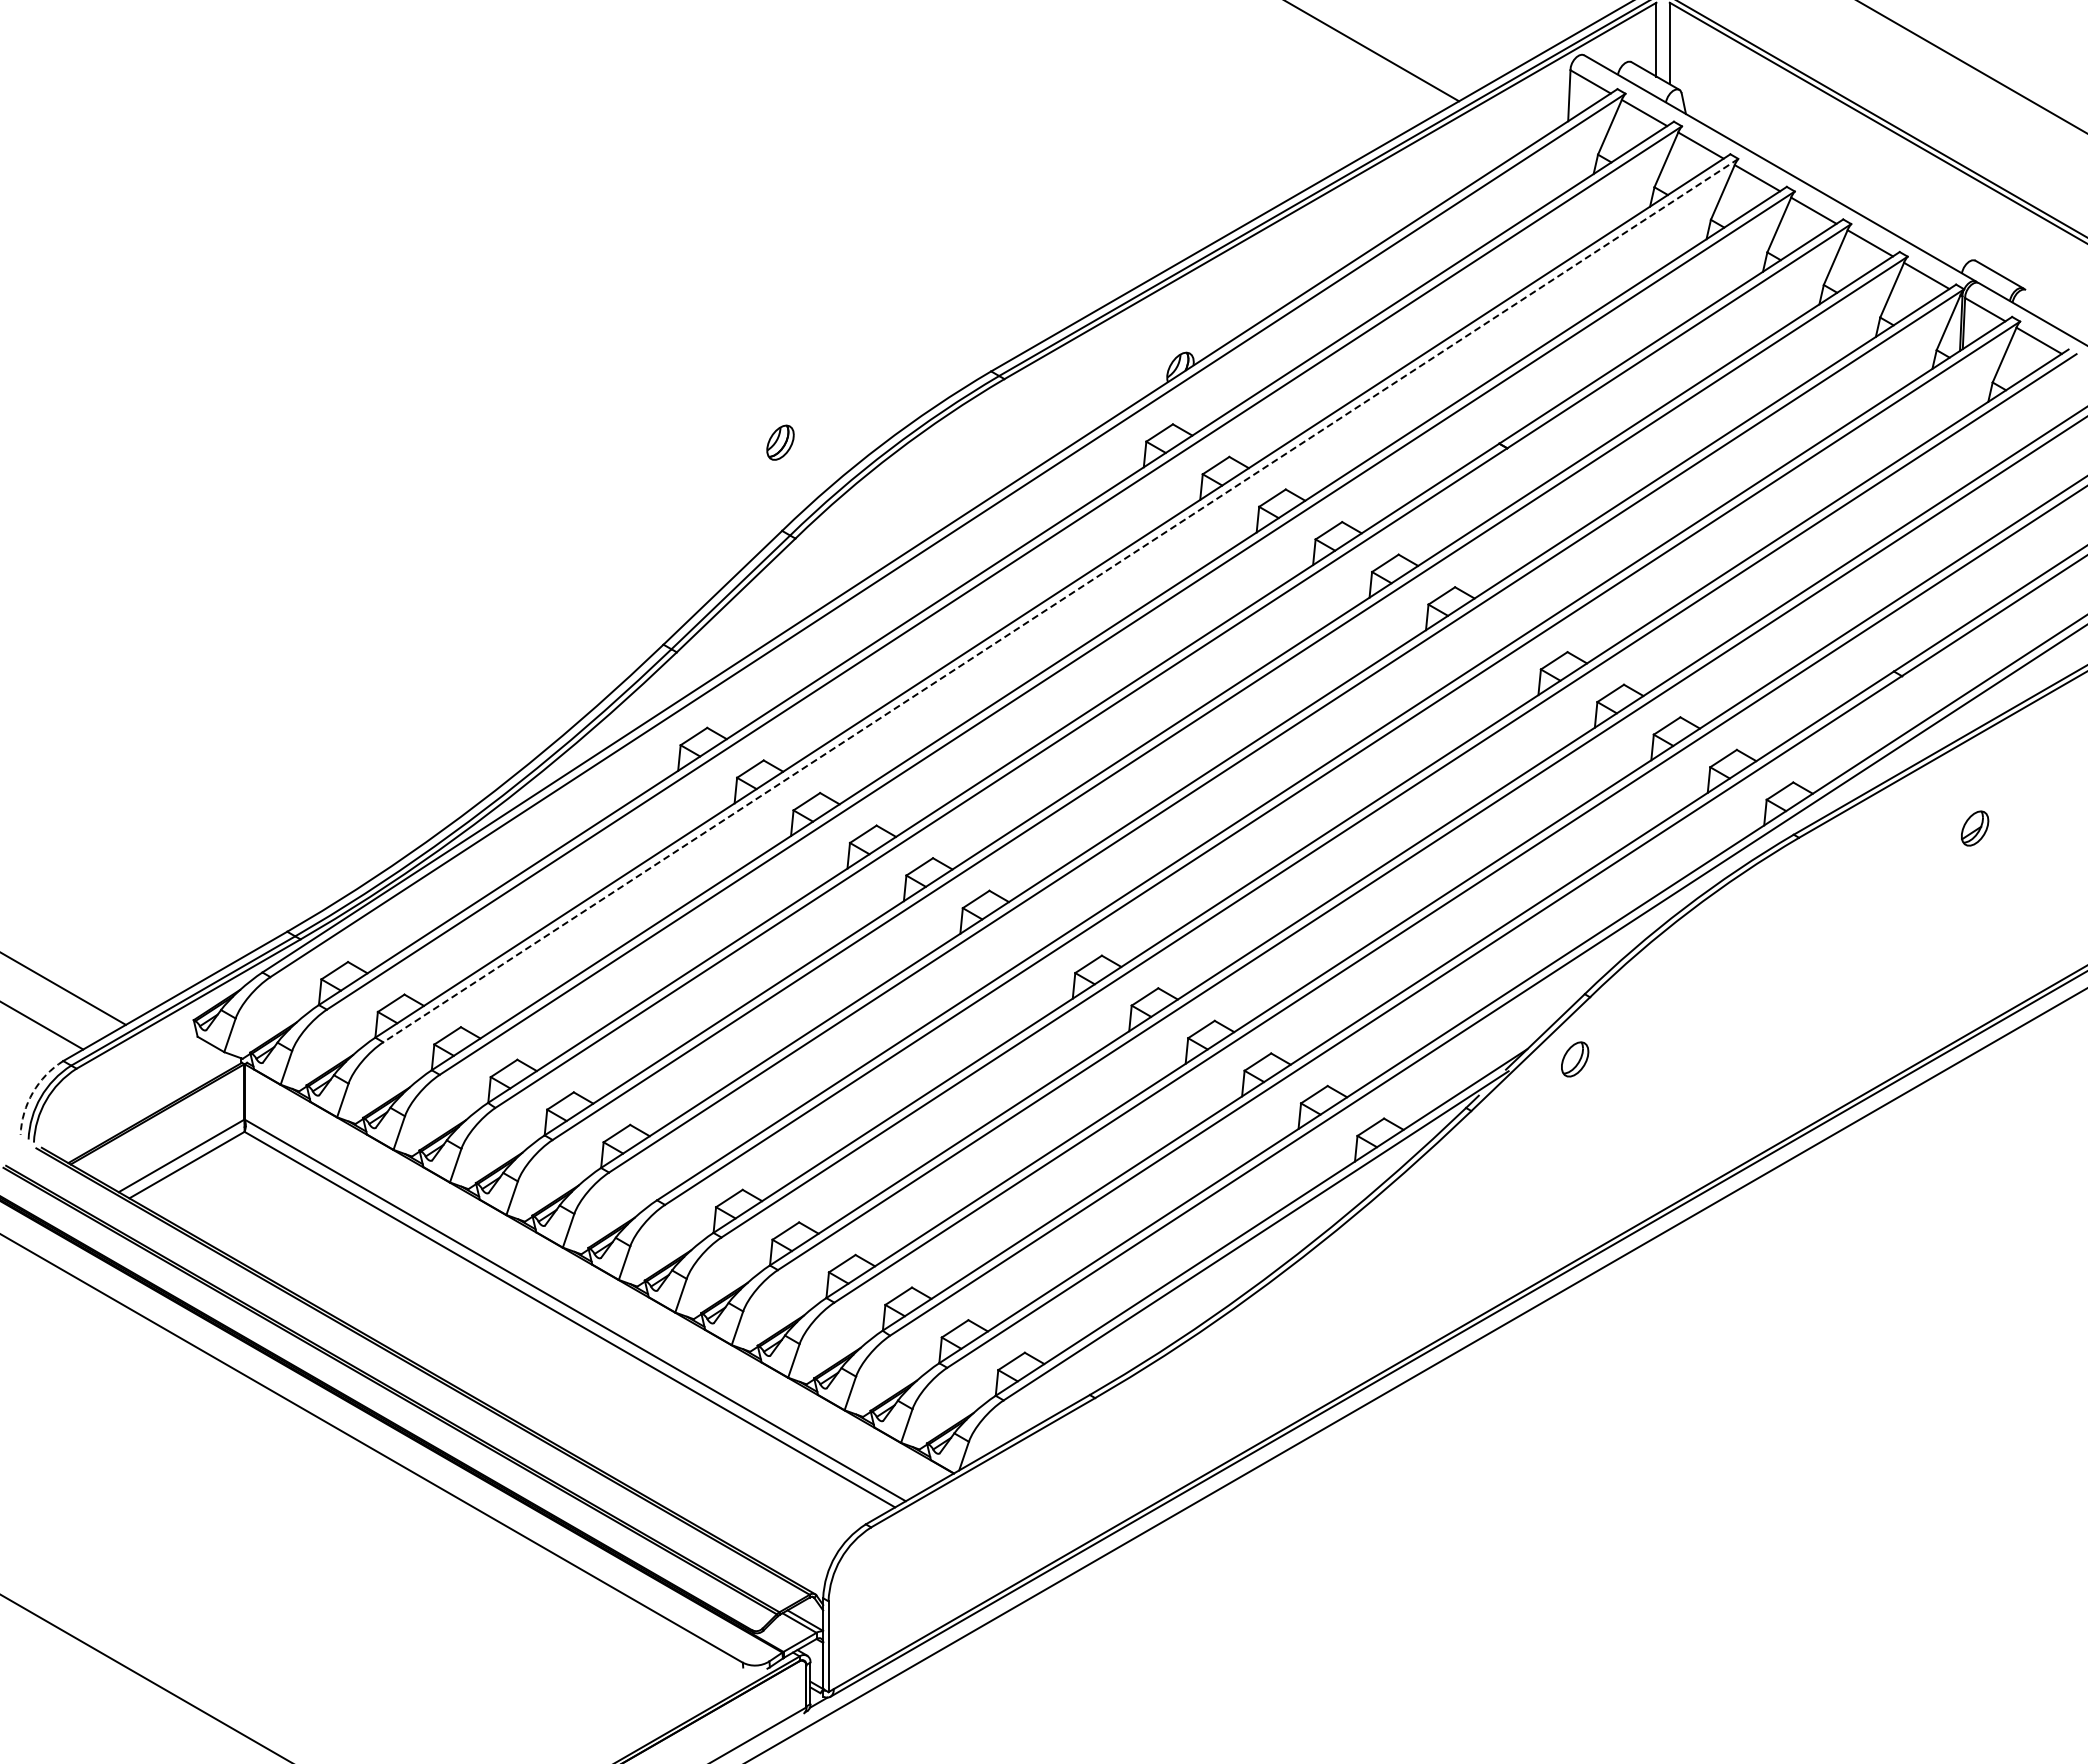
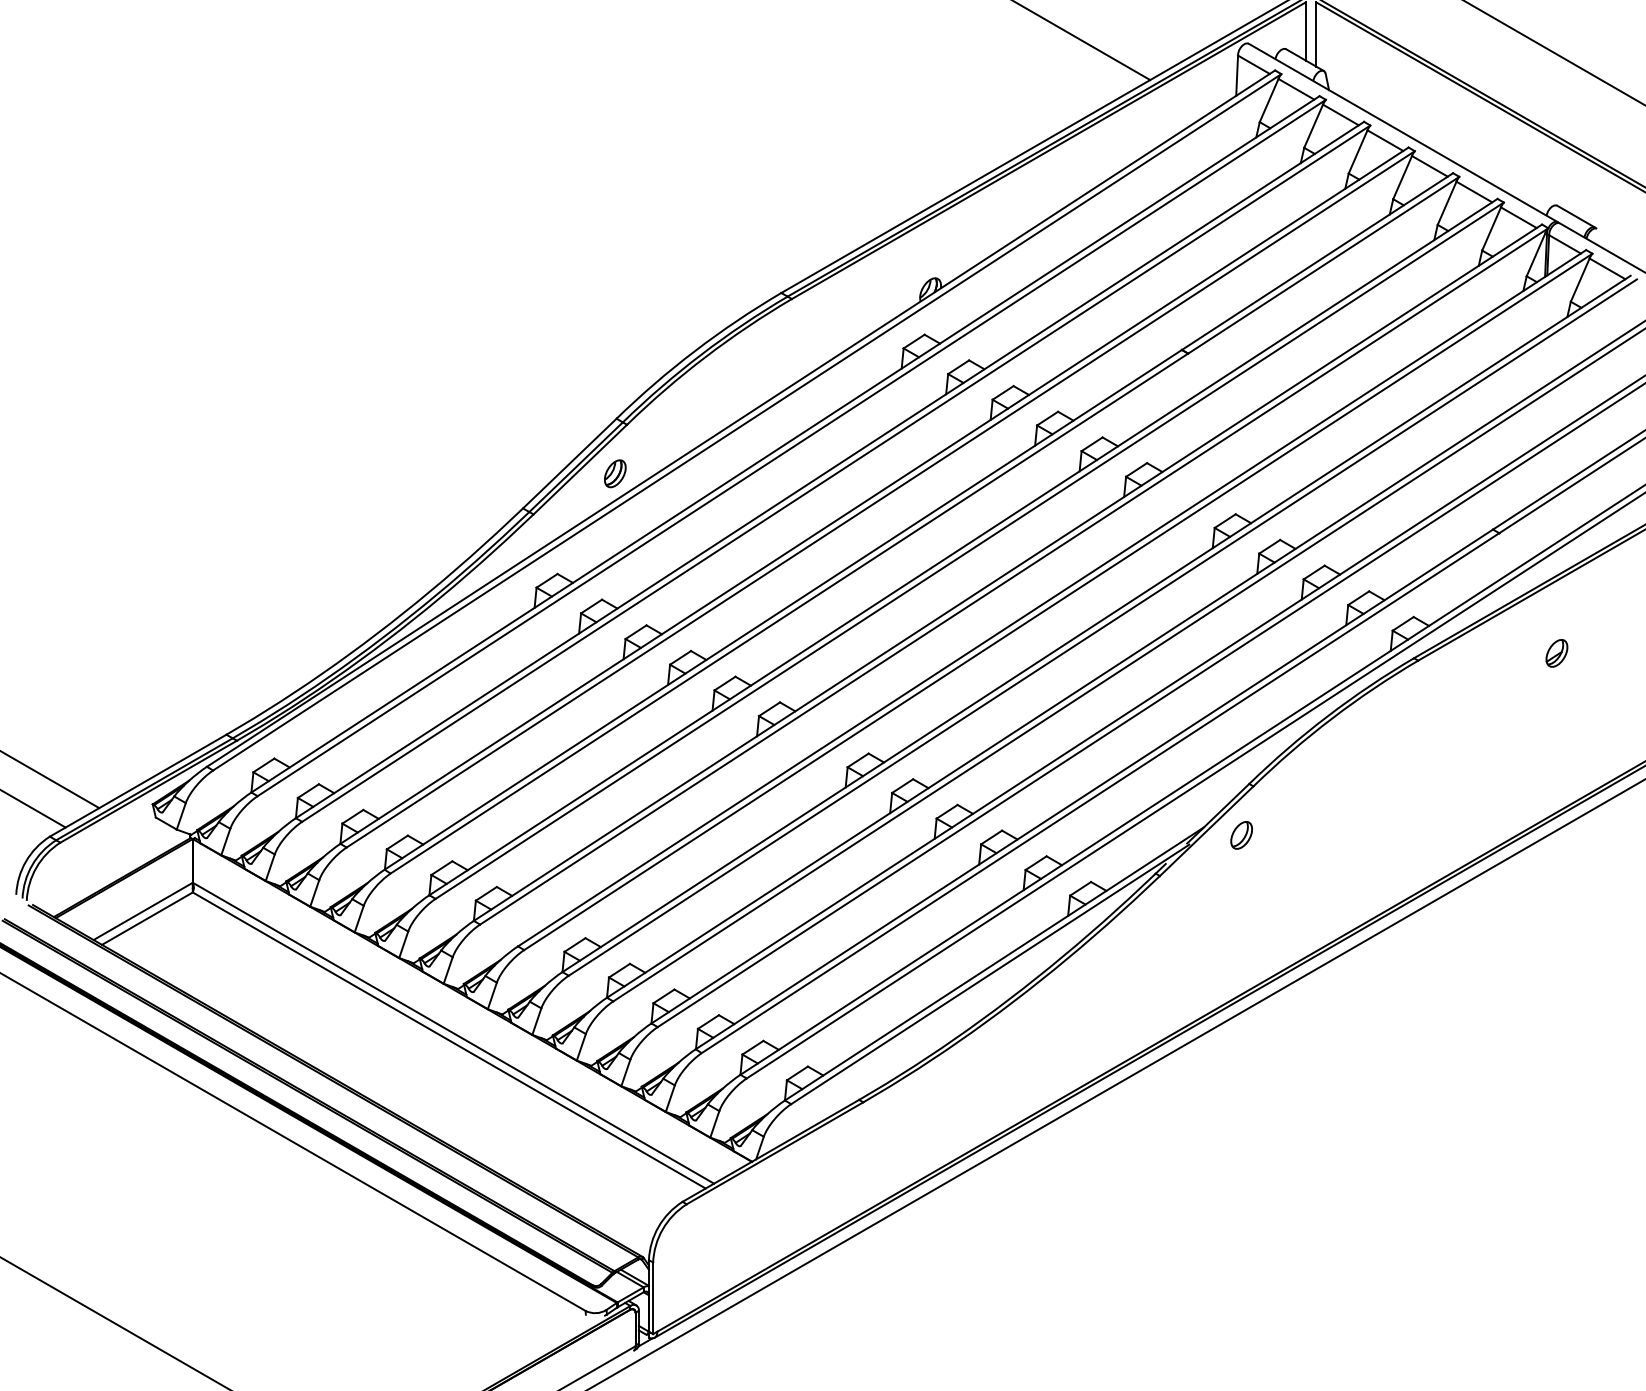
part: (780, 442) -> (615, 473), moved
line: (1060, 600) -> (836, 473), dashed -> solid
arc: (32, 1092) -> (25, 861), dashed -> solid

